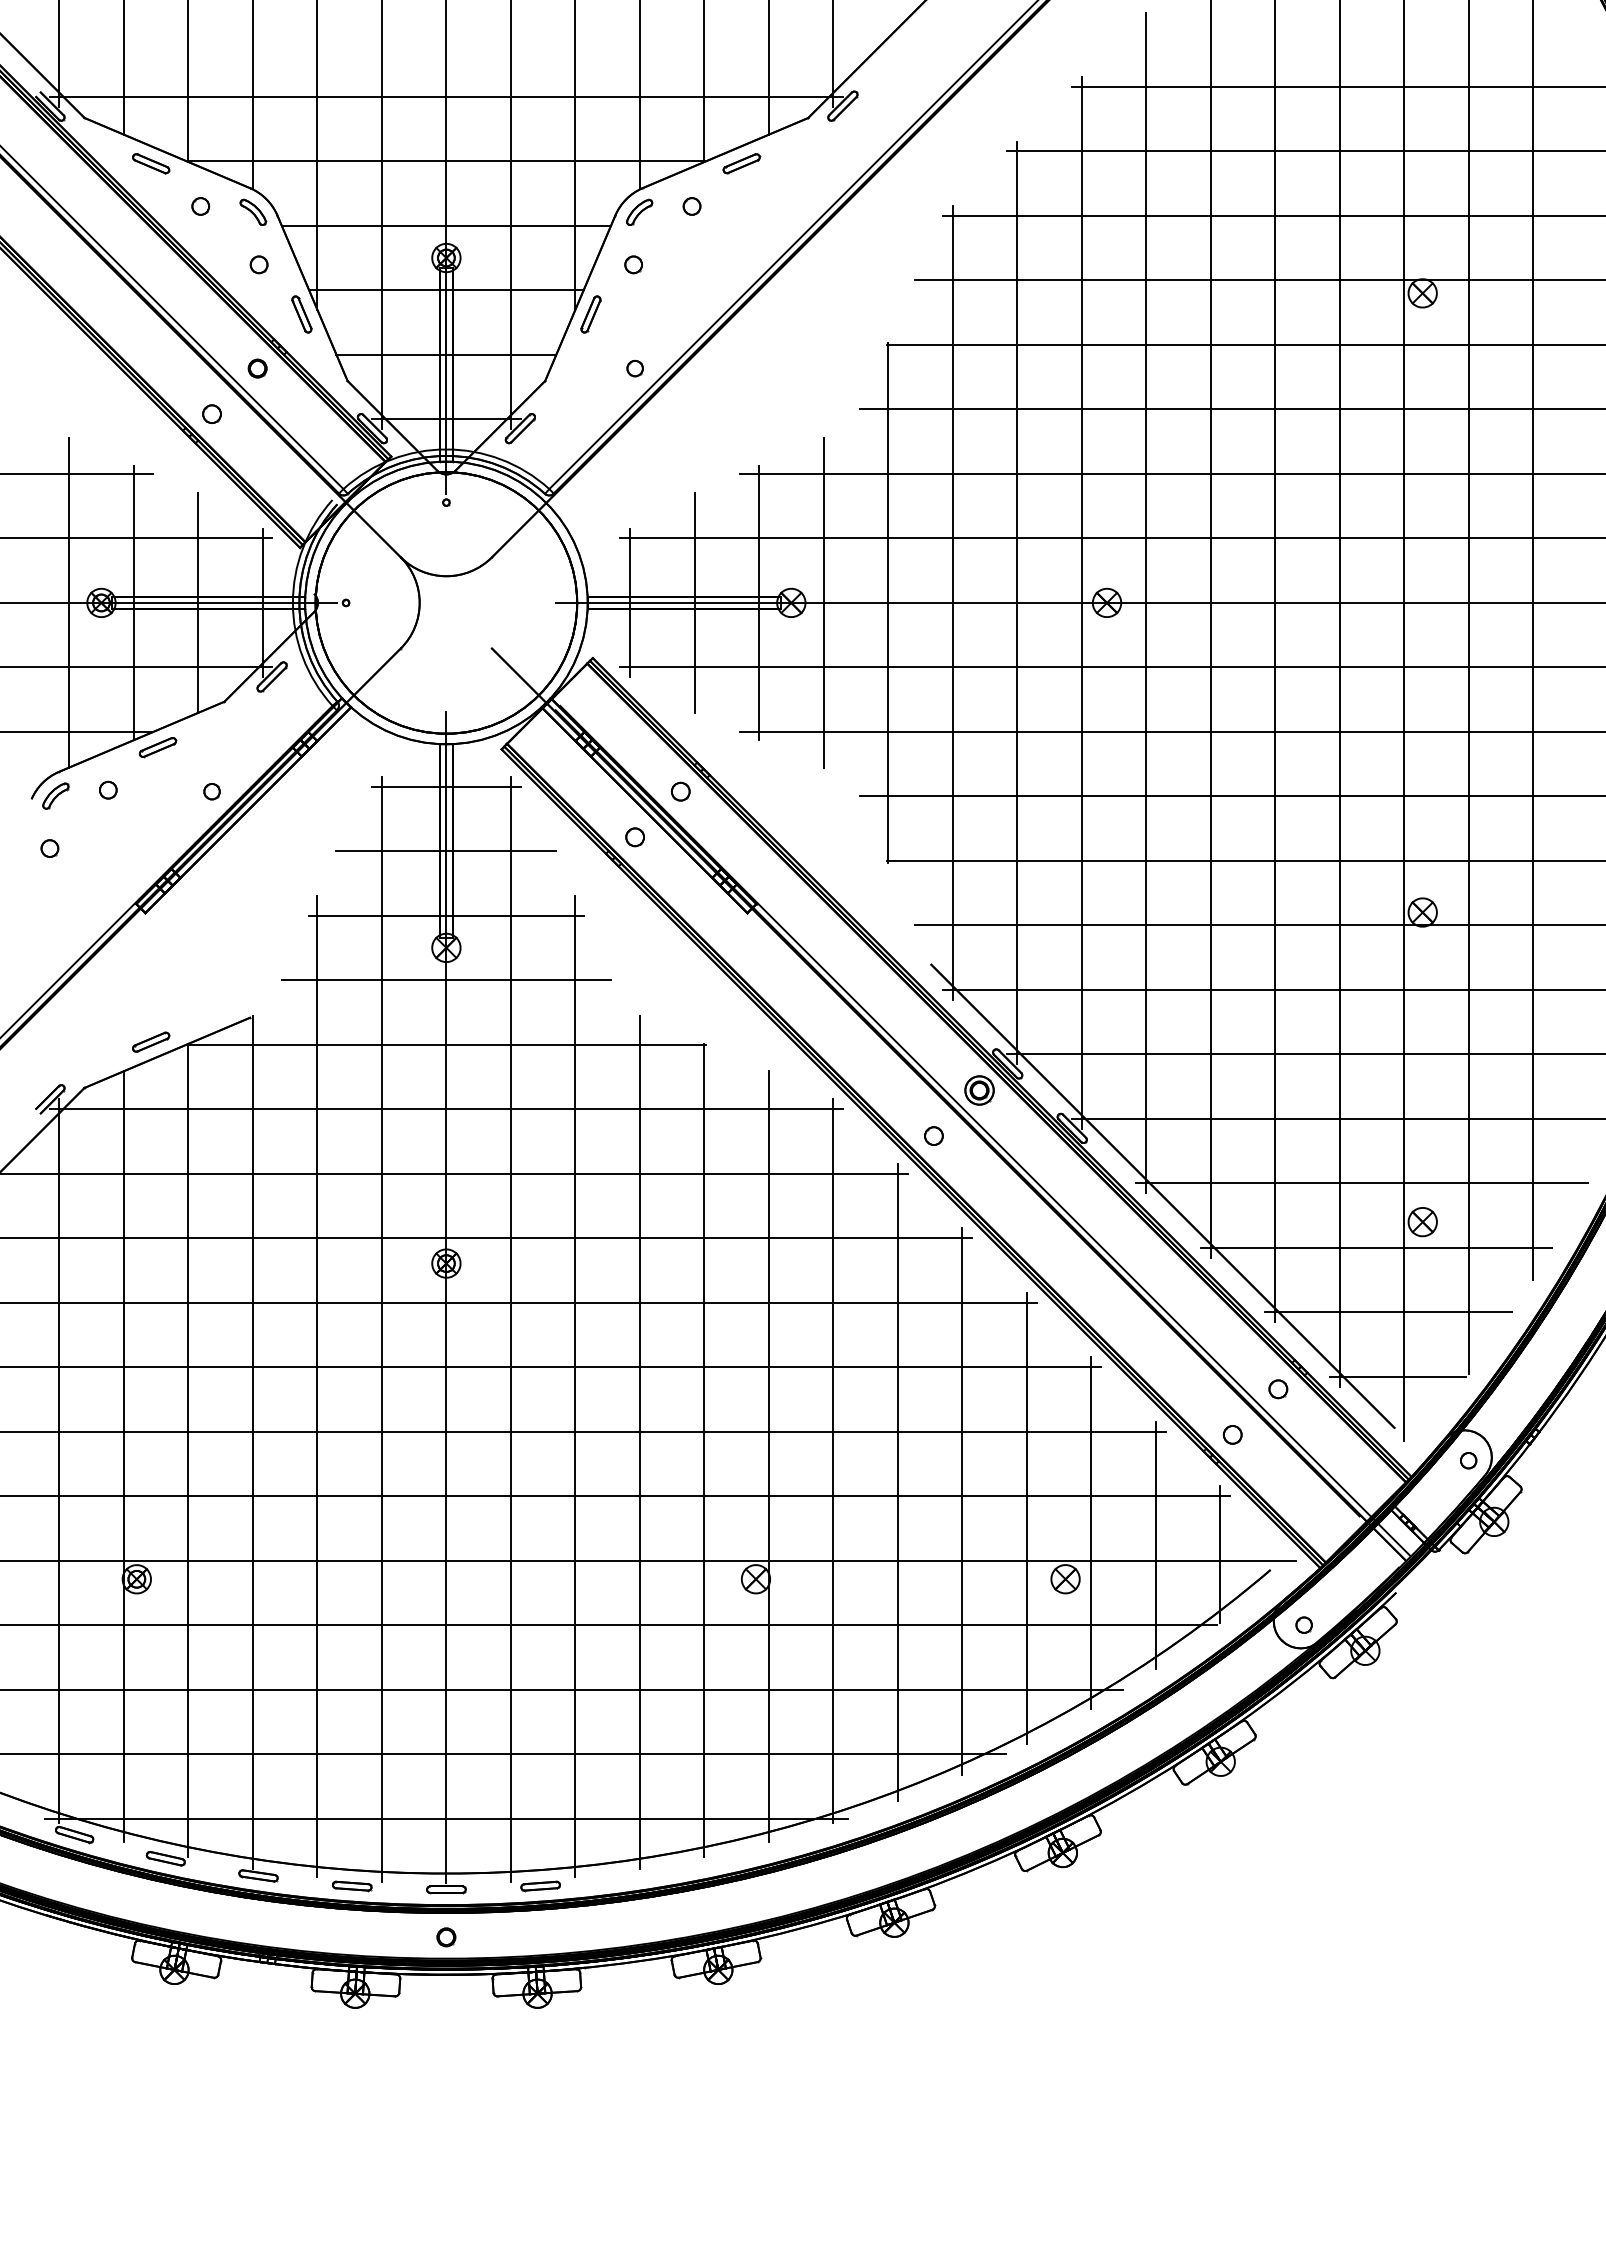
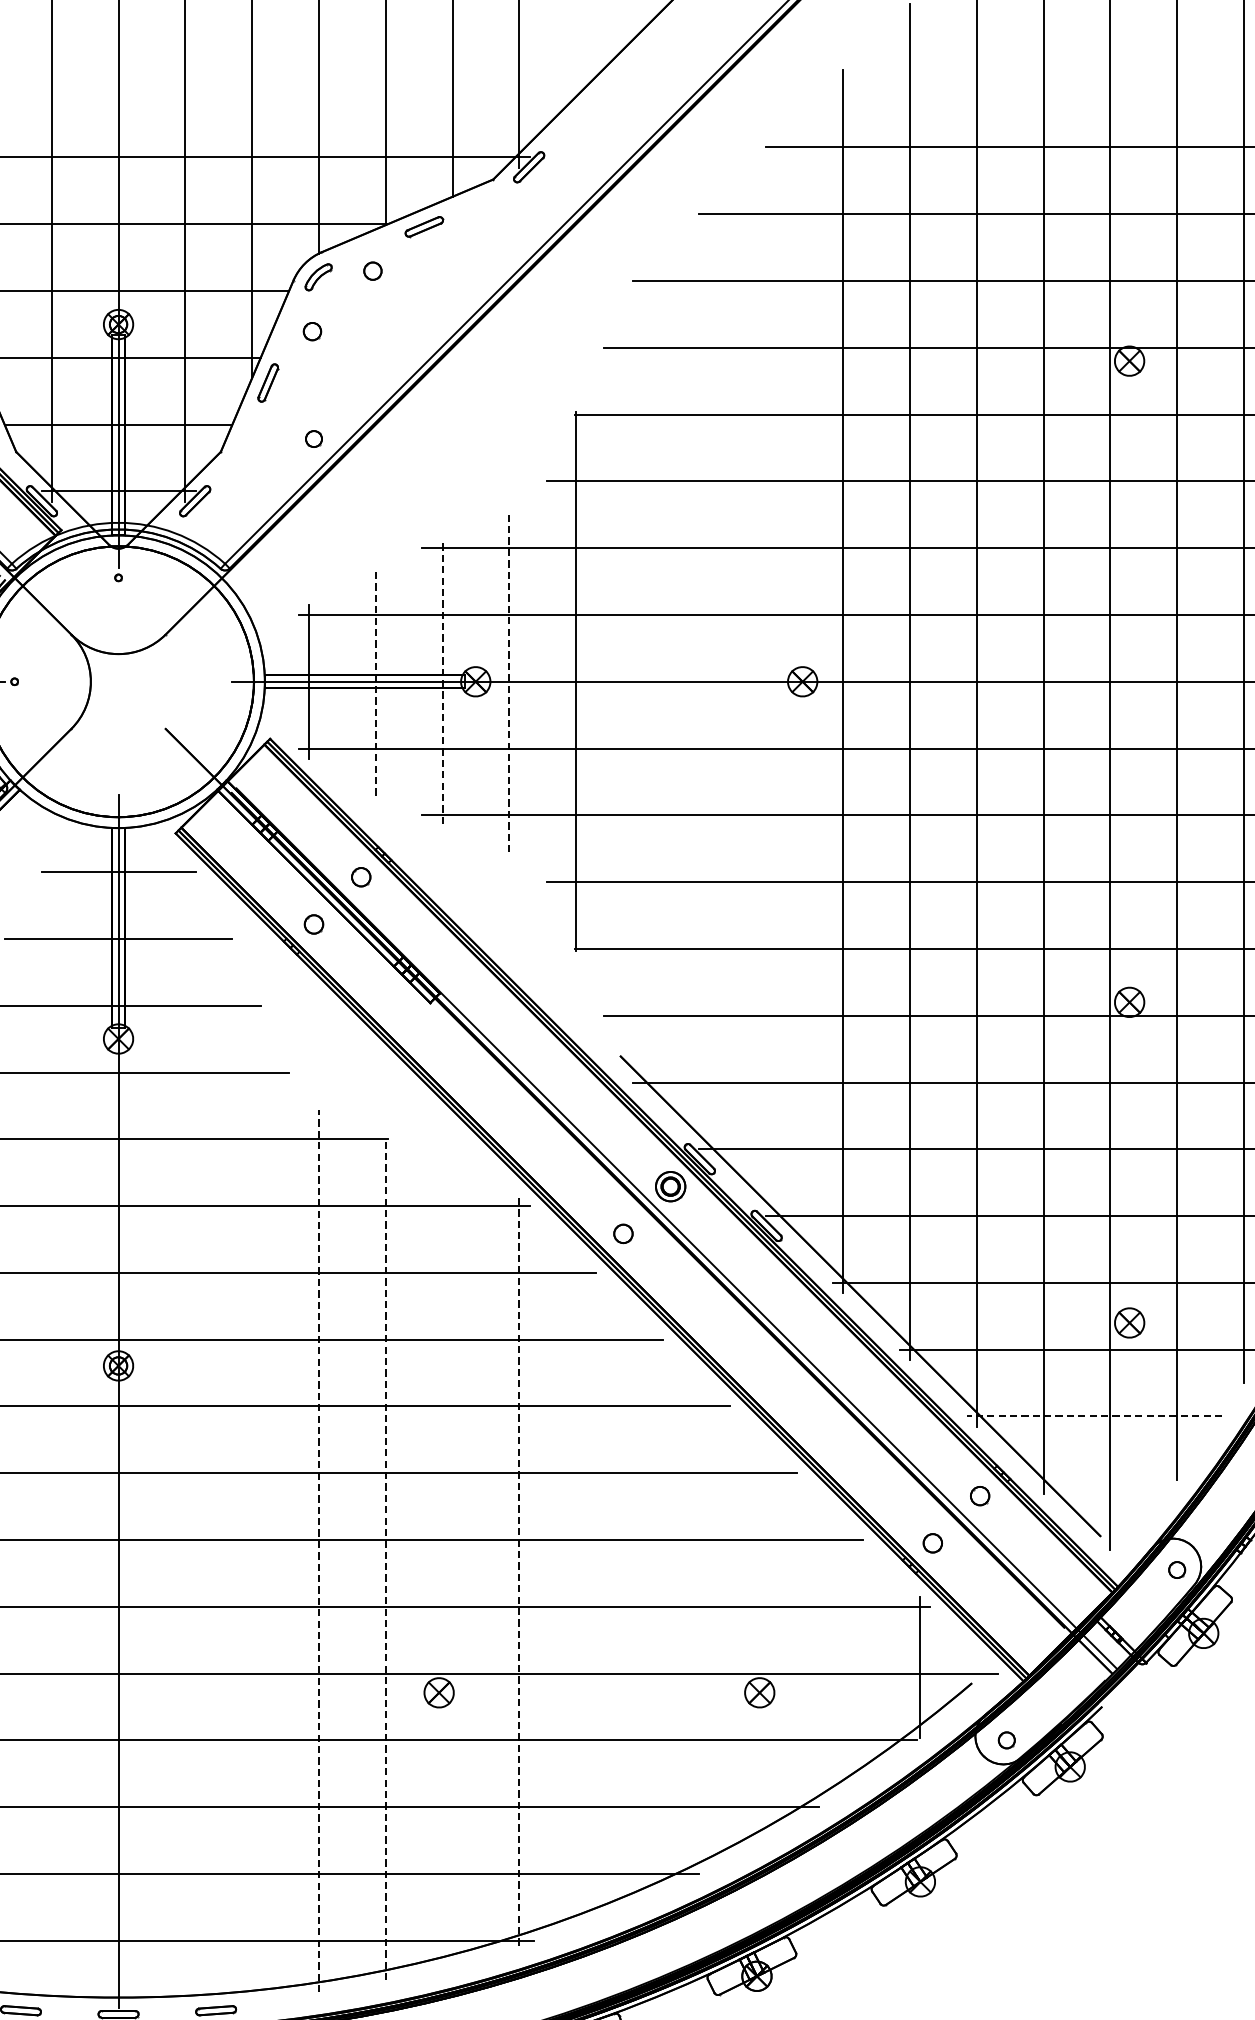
line: (694, 602) -> (375, 681), solid -> dashed
line: (759, 602) -> (442, 681), solid -> dashed
line: (823, 602) -> (509, 681), solid -> dashed
line: (952, 602) -> (642, 681), removed
line: (1017, 602) -> (709, 681), removed
line: (1081, 602) -> (776, 681), removed
line: (1388, 1312) -> (1094, 1416), solid -> dashed
line: (381, 1328) -> (51, 1433), removed
line: (510, 1328) -> (184, 1433), removed
line: (1397, 1376) -> (1103, 1482), removed
line: (575, 1386) -> (252, 1493), removed
line: (639, 1441) -> (318, 1550), solid -> dashed
line: (704, 1450) -> (385, 1559), solid -> dashed
line: (768, 1456) -> (452, 1565), removed
line: (833, 1461) -> (519, 1570), solid -> dashed
line: (897, 1481) -> (585, 1591), removed
line: (962, 1501) -> (653, 1612), removed
line: (1026, 1518) -> (719, 1629), removed
line: (1091, 1532) -> (786, 1644), removed
line: (1155, 1544) -> (852, 1656), removed

